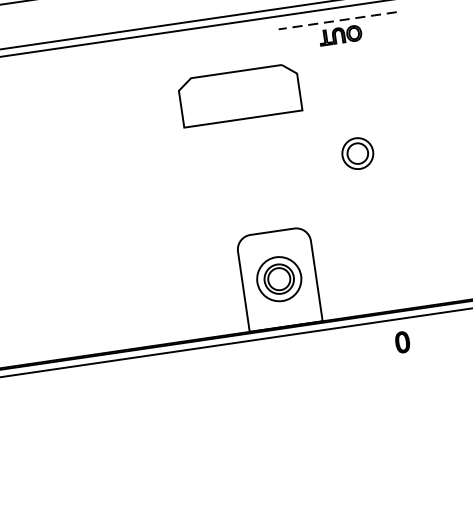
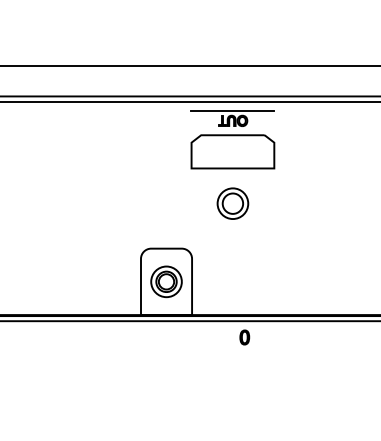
line: (336, 20) -> (231, 110), dashed -> solid
part: (239, 94) -> (232, 151), moved
part: (357, 153) -> (232, 203), size x1.43

